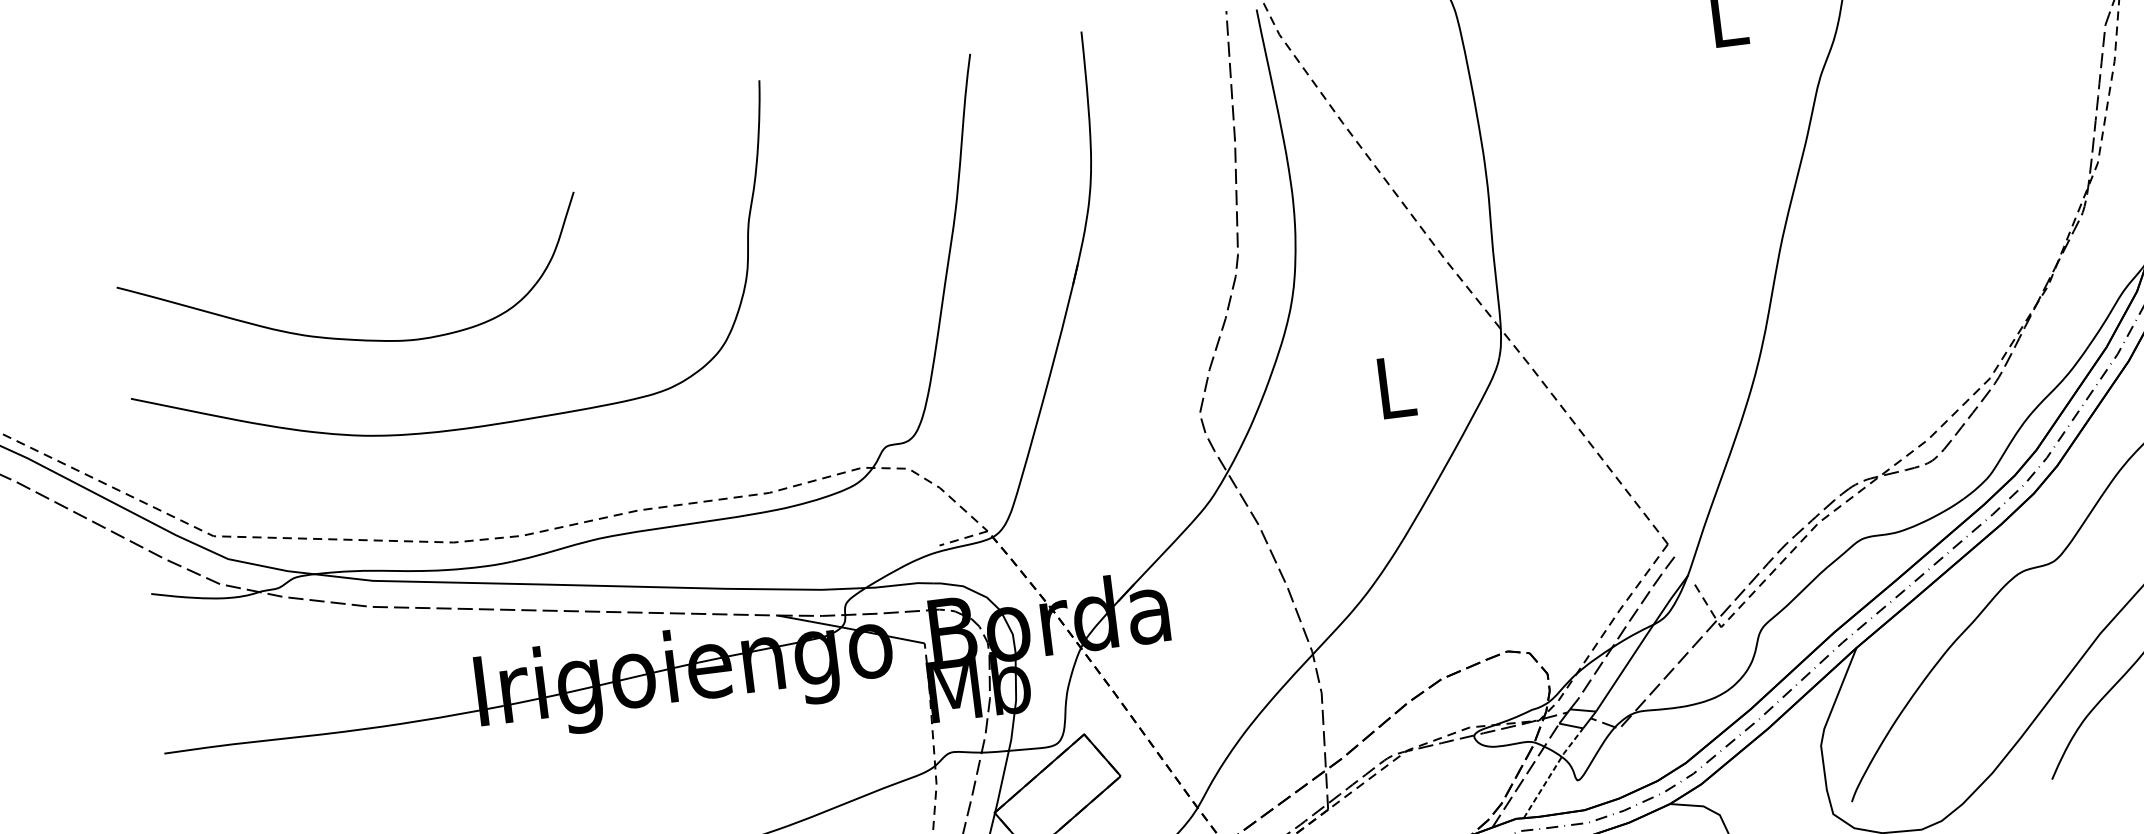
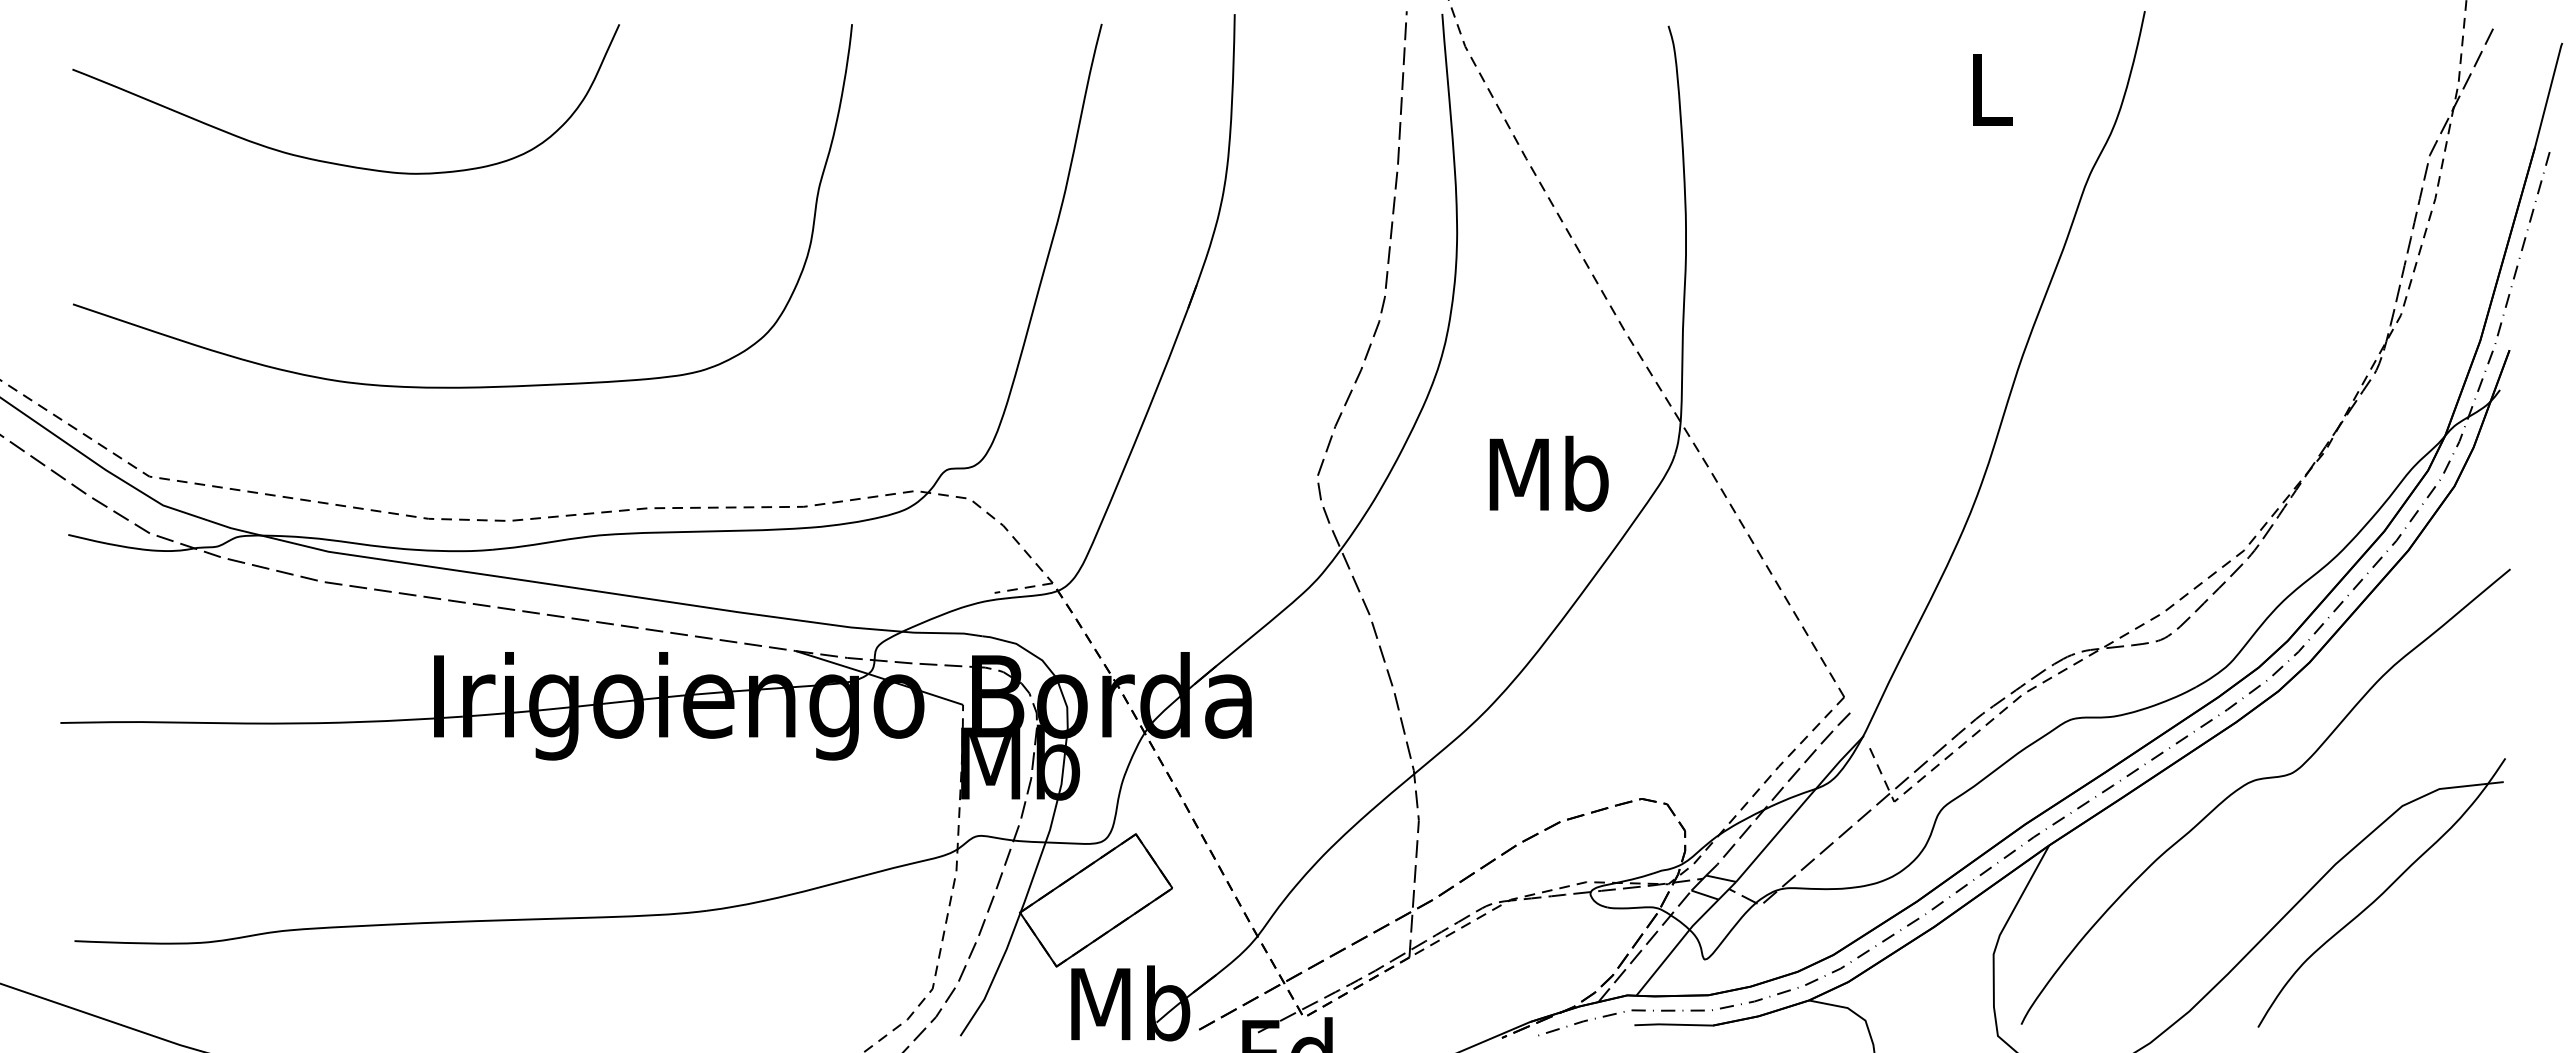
curve: (347, 338) -> (334, 162), moved
text: (1394, 386) -> (1548, 473), L -> Mb
line: (1553, 771) -> (1677, 945), dashed -> solid

